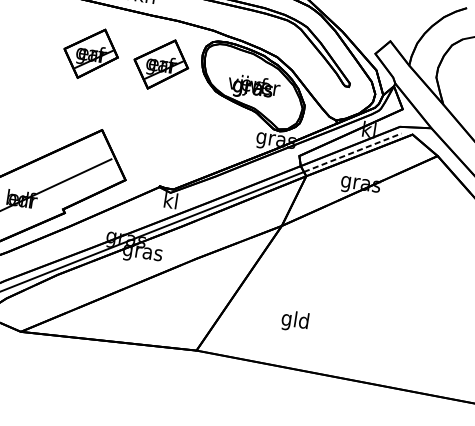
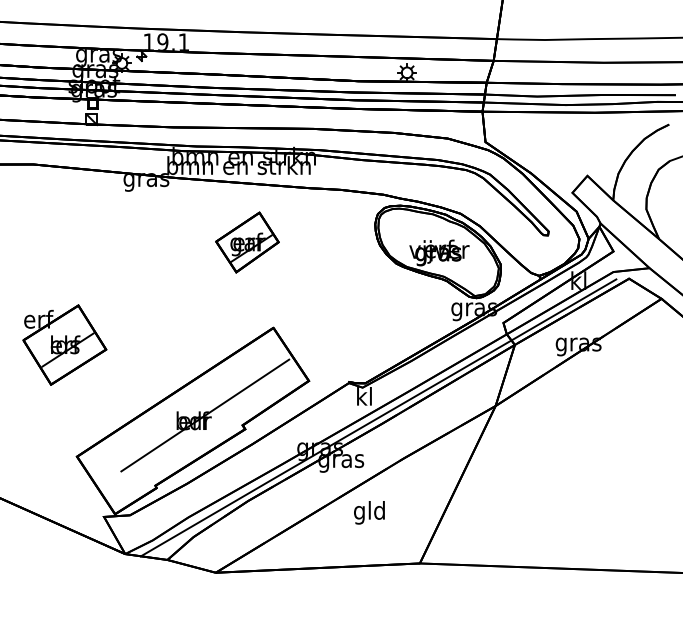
part: (161, 64) -> (329, 242), removed
line: (352, 152) -> (563, 309), dashed -> solid
text: (295, 321) -> (369, 512), moved

